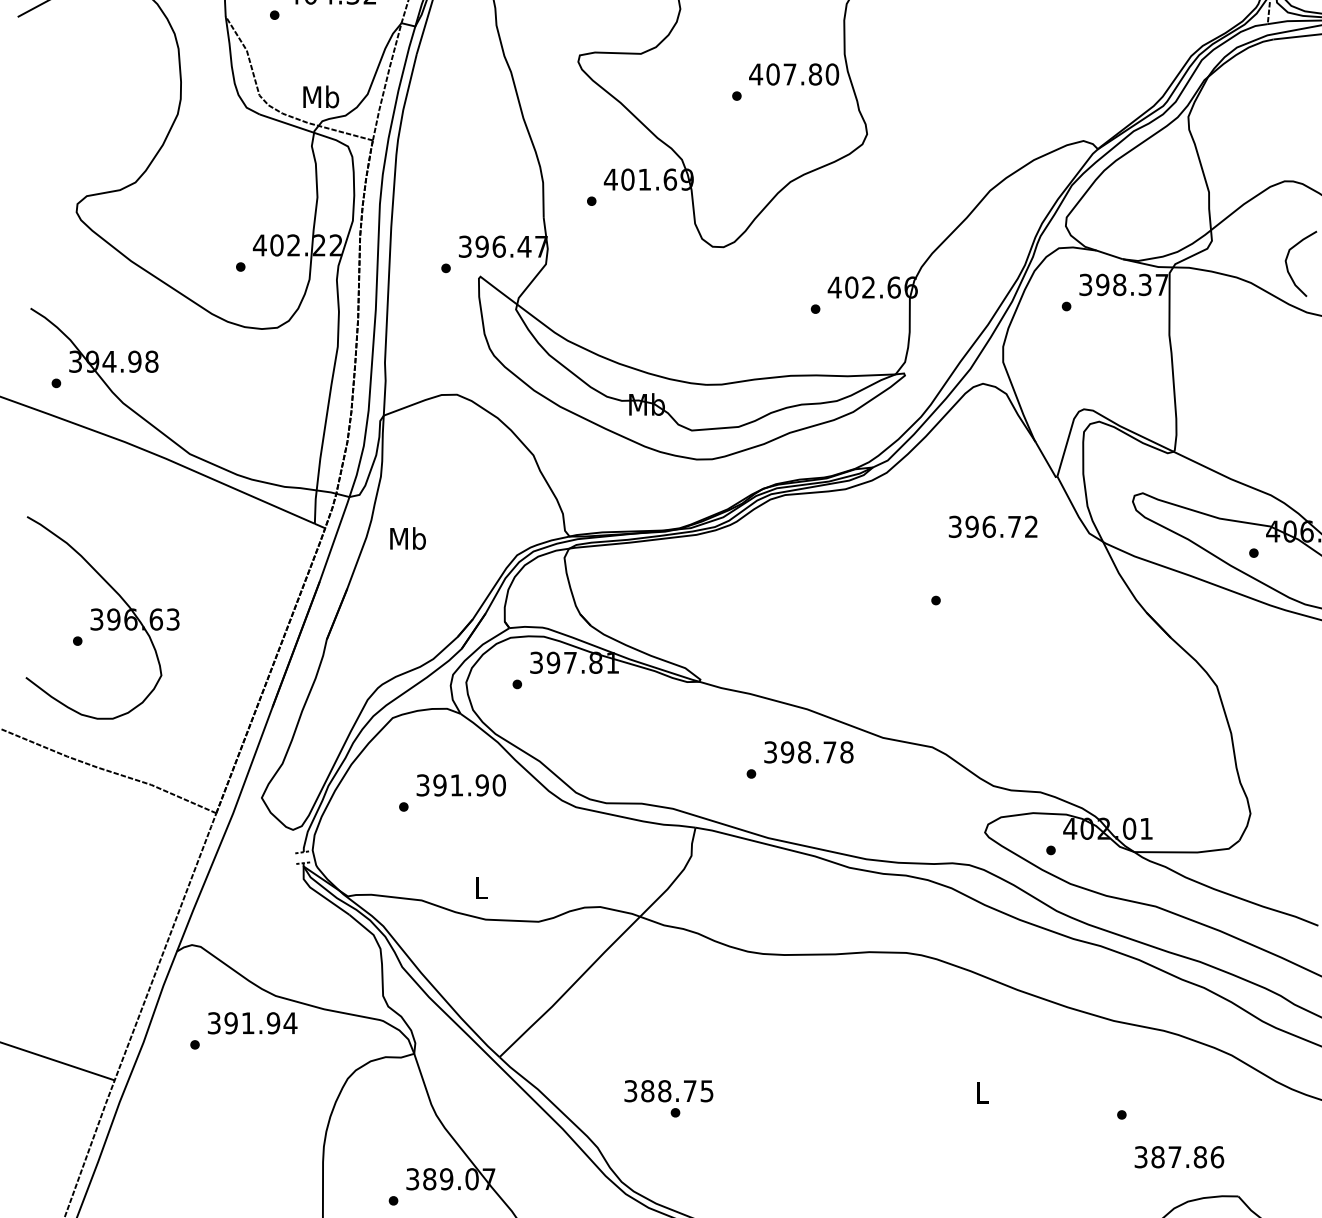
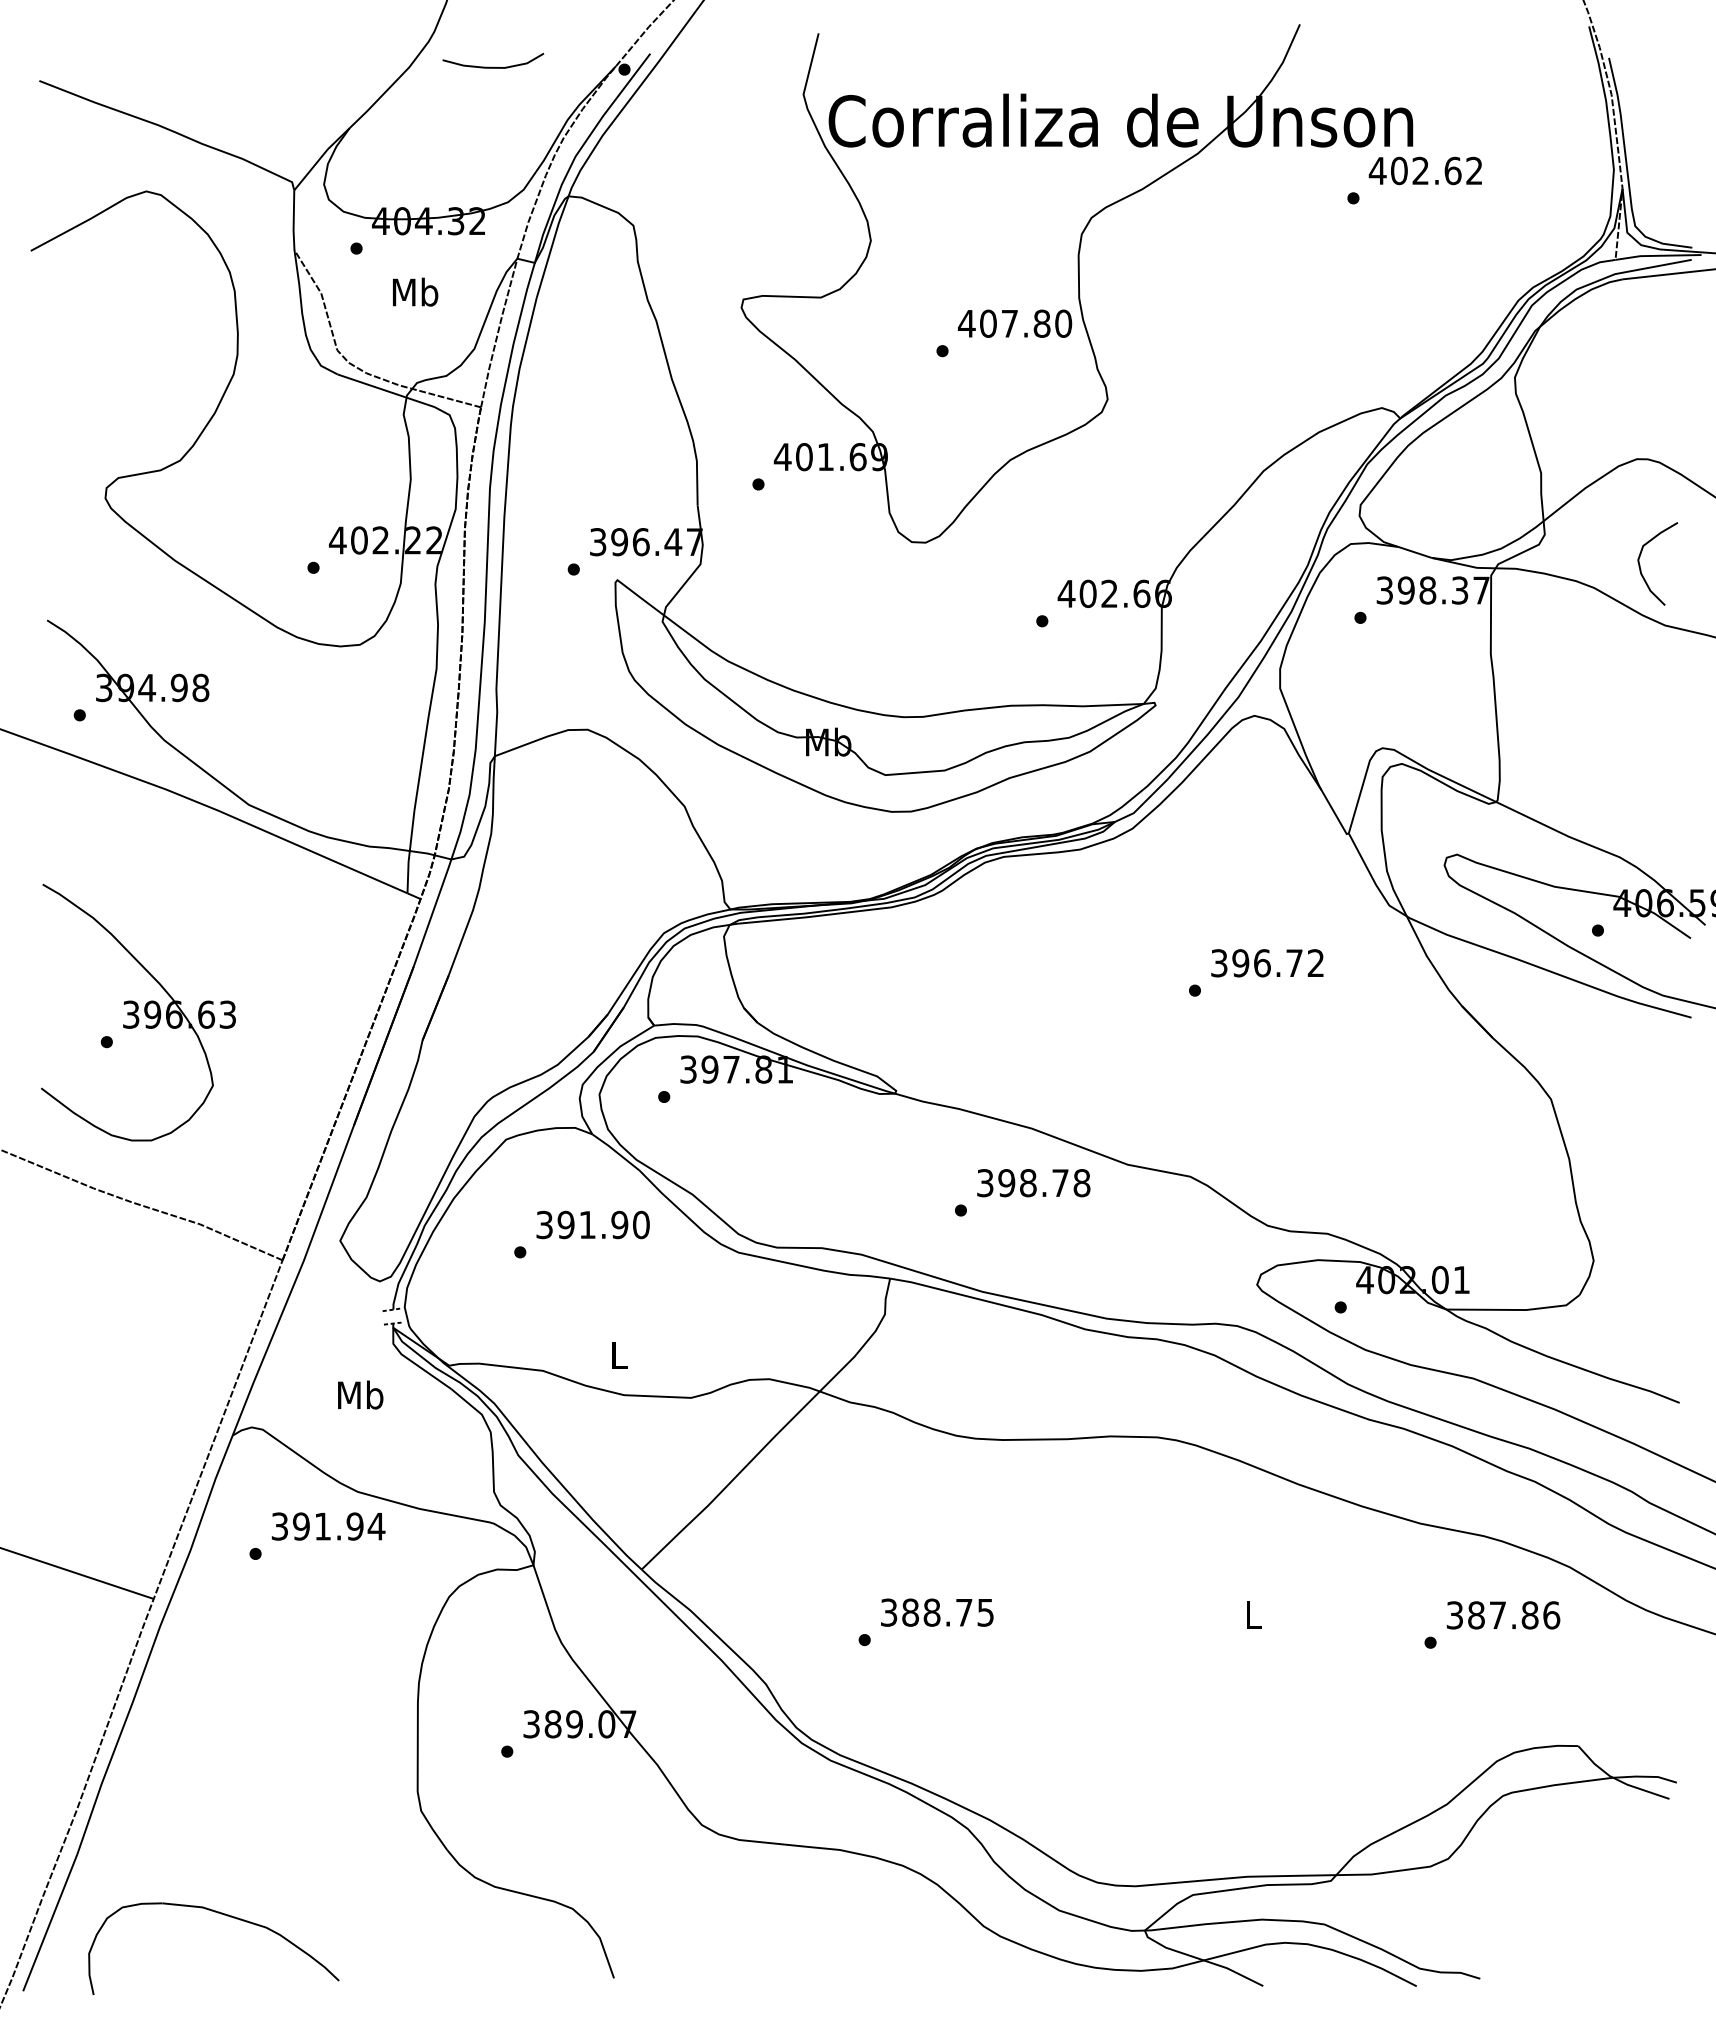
text: (321, 96) -> (415, 291), moved
text: (993, 527) -> (1267, 963), moved
text: (407, 538) -> (360, 1394), moved
text: (669, 1091) -> (937, 1612), moved
text: (1179, 1157) -> (1503, 1615), moved

